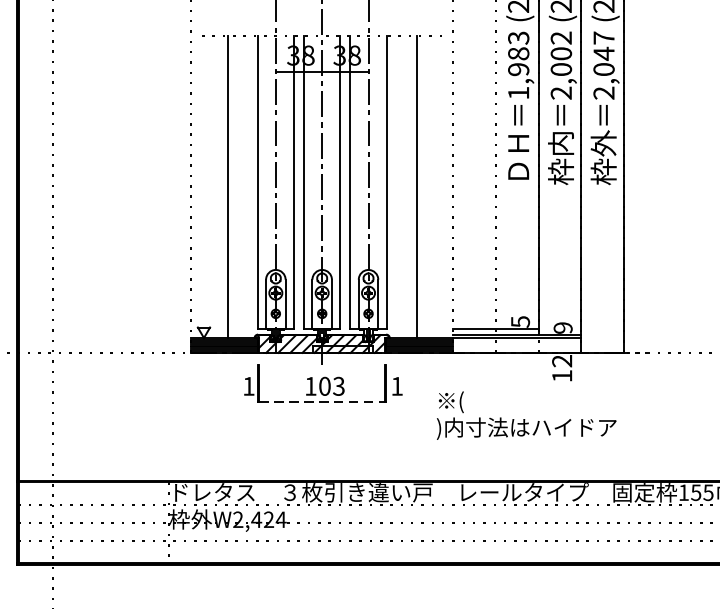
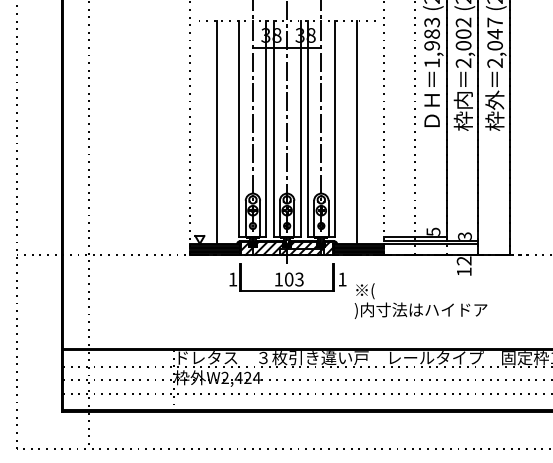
text: (562, 326) -> (464, 235), 9 -> 3
line: (322, 401) -> (287, 290), dashed -> solid
text: (525, 414) -> (420, 300), moved

